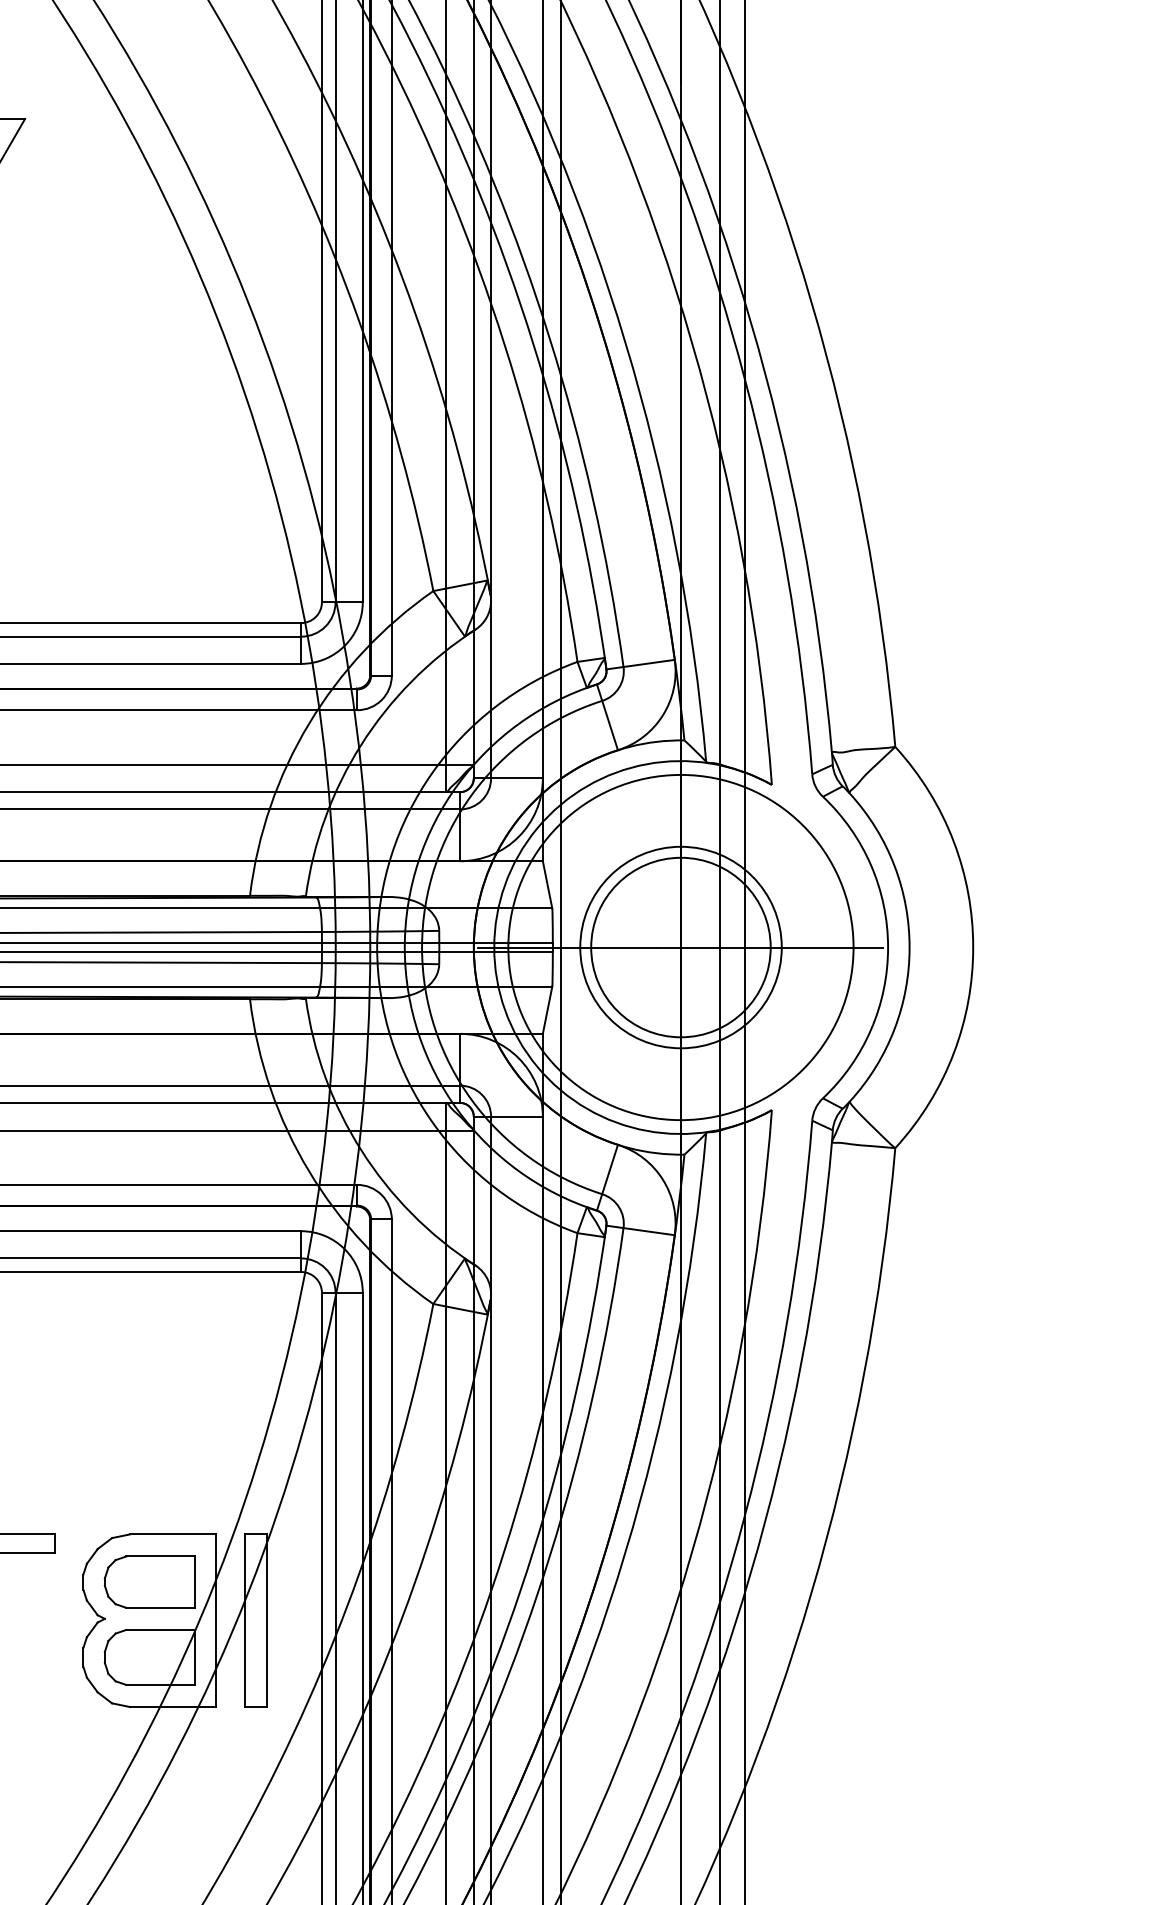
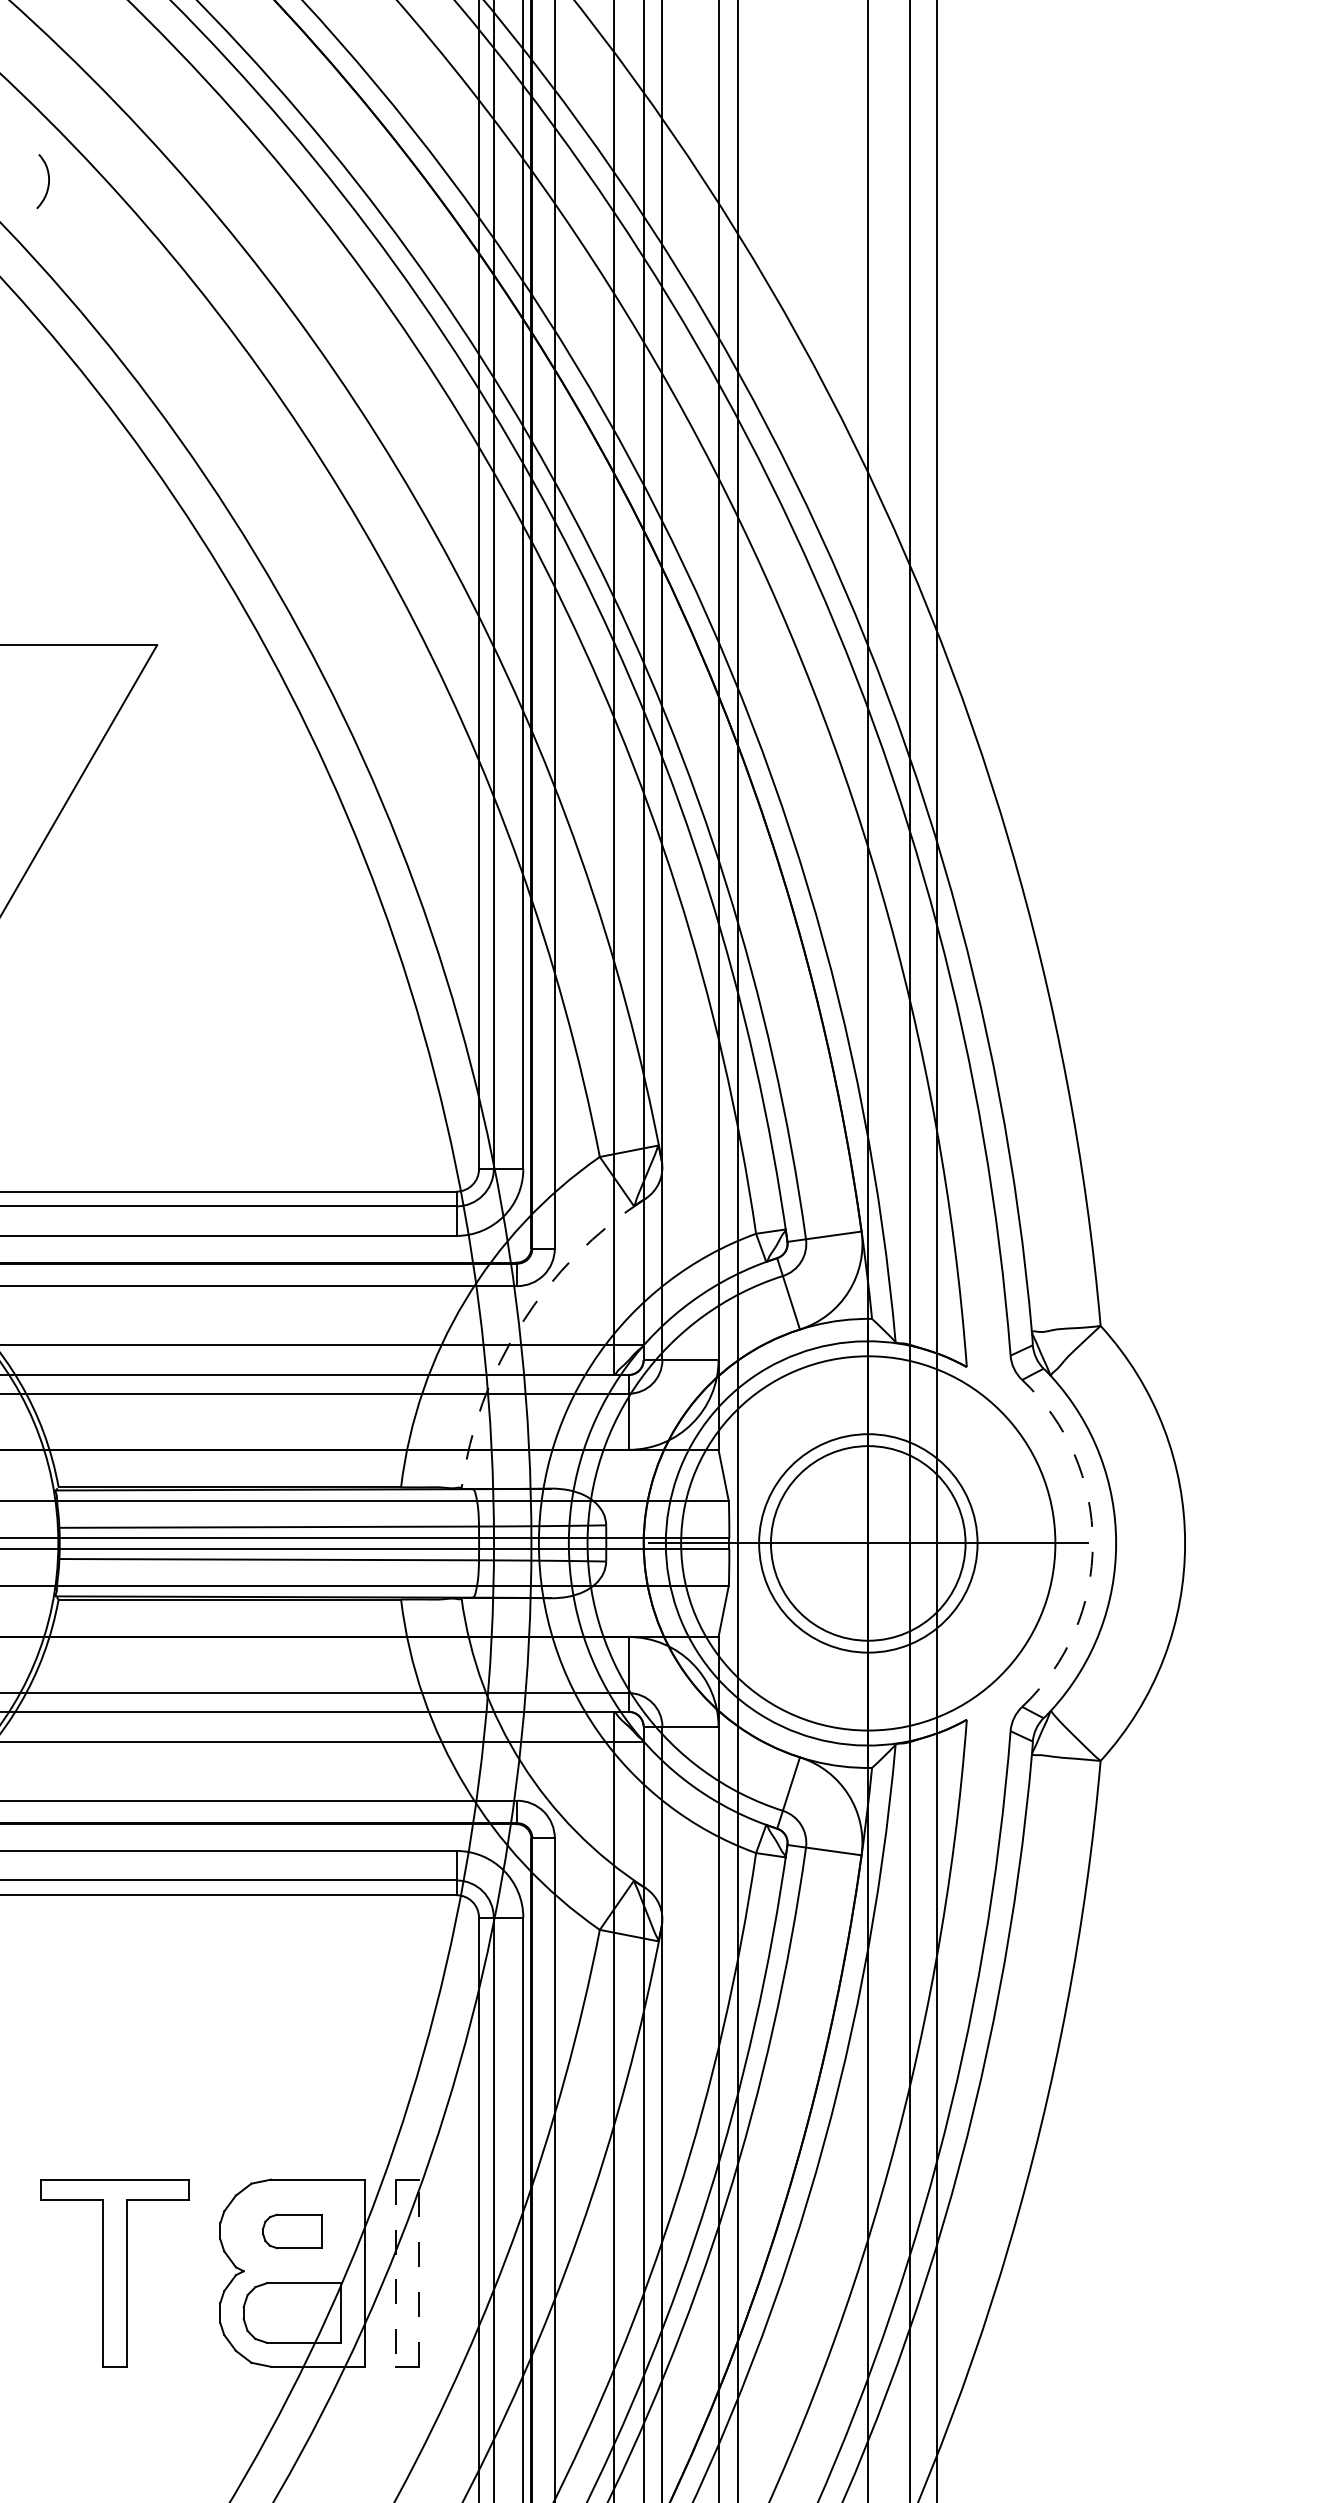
arc: (361, 744) -> (521, 1323), solid -> dashed
arc: (887, 947) -> (1092, 1543), solid -> dashed
part: (148, 1582) -> (291, 2231), size x0.6
line: (244, 1620) -> (395, 2273), solid -> dashed
line: (267, 1620) -> (419, 2273), solid -> dashed

